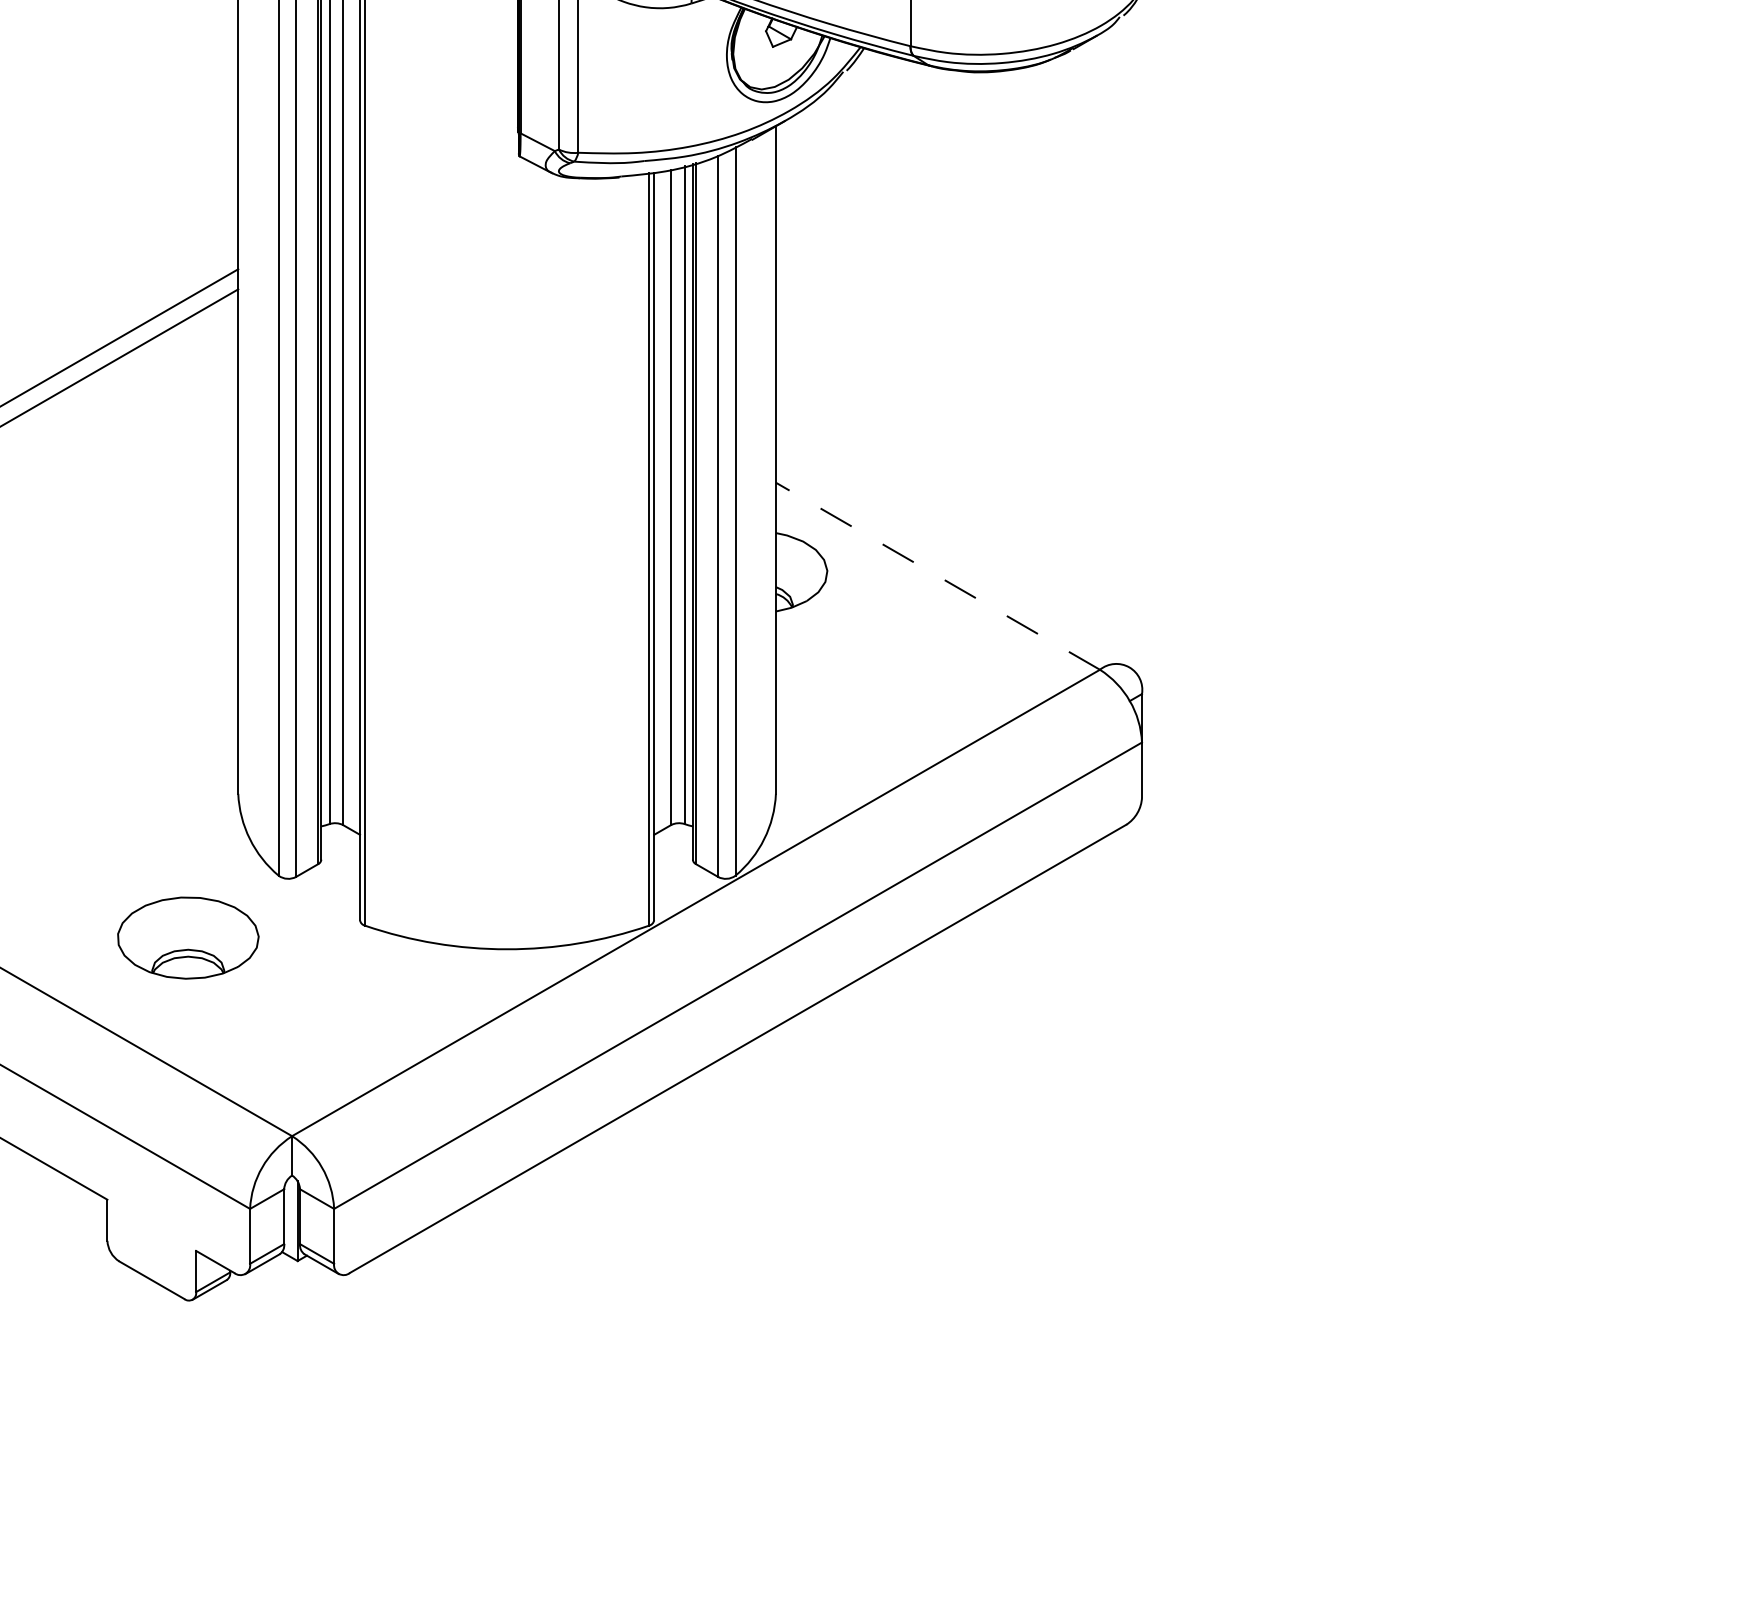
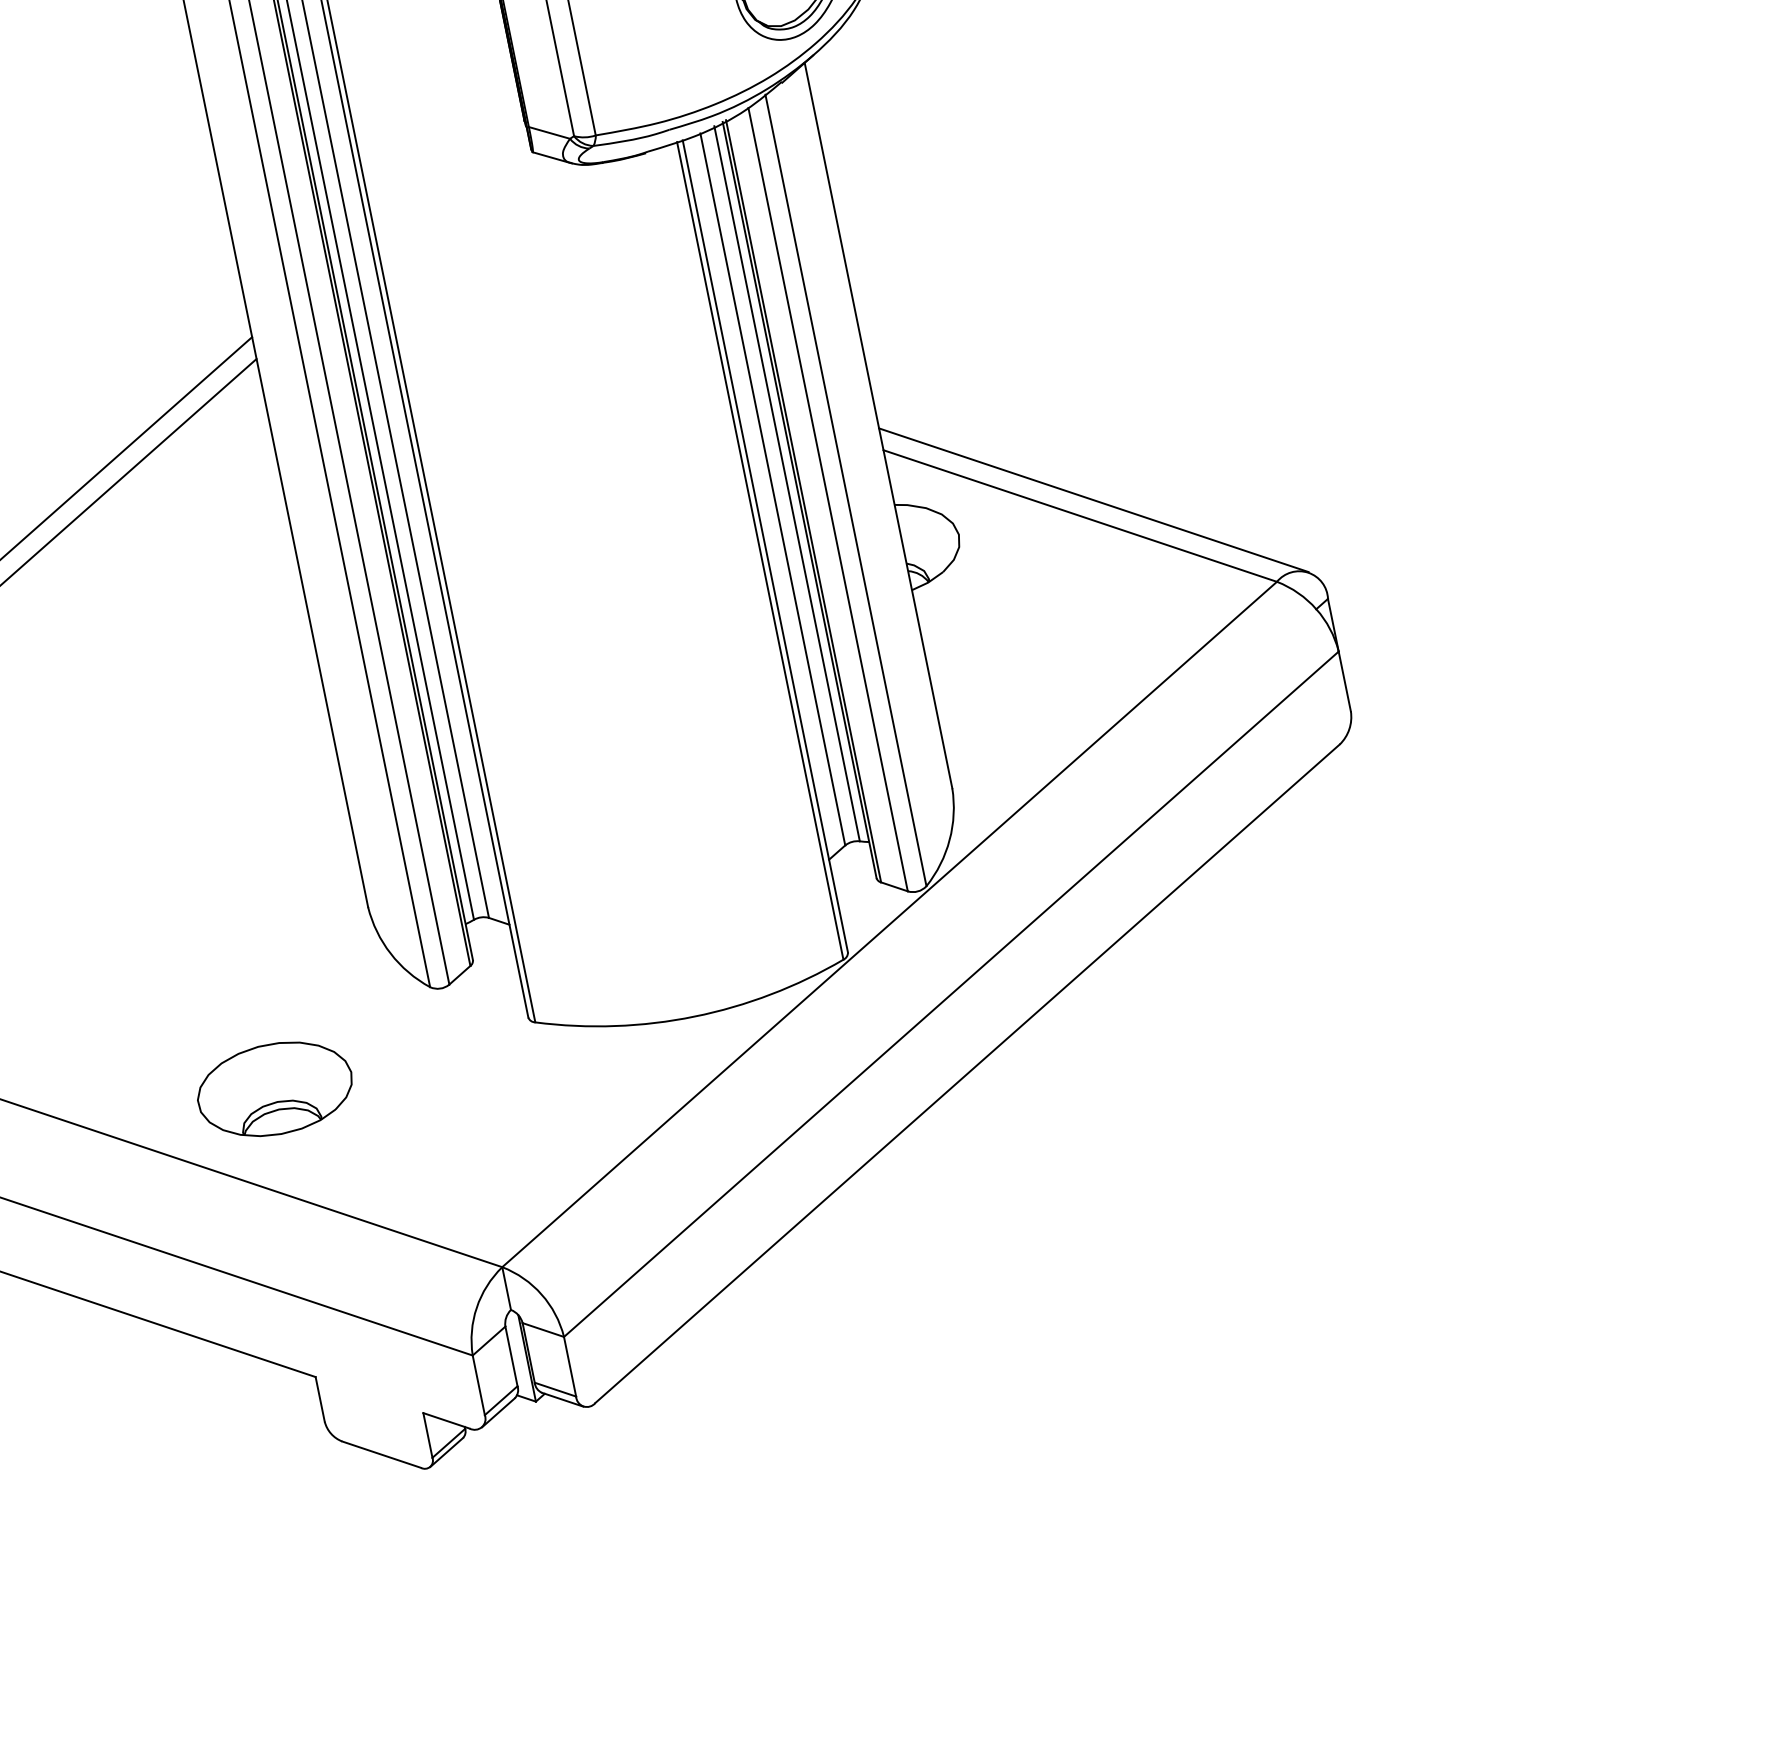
line: (952, 564) -> (1093, 500), added
line: (937, 575) -> (1079, 515), dashed -> solid
part: (188, 937) -> (275, 1088), moved

